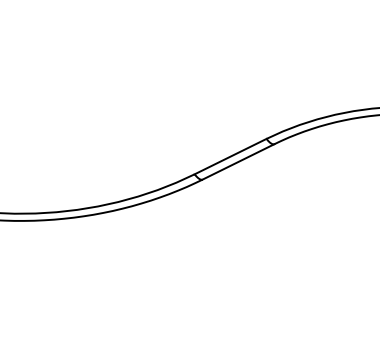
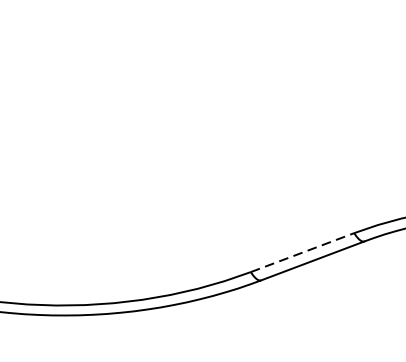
line: (231, 156) -> (303, 252), solid -> dashed

